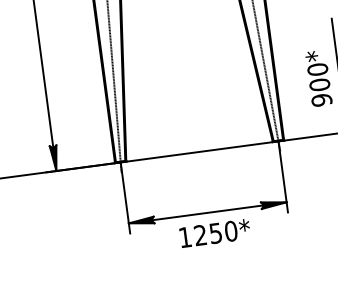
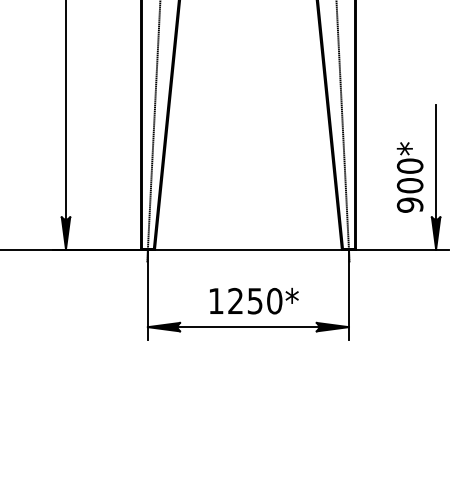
text: (215, 232) -> (254, 300), moved

